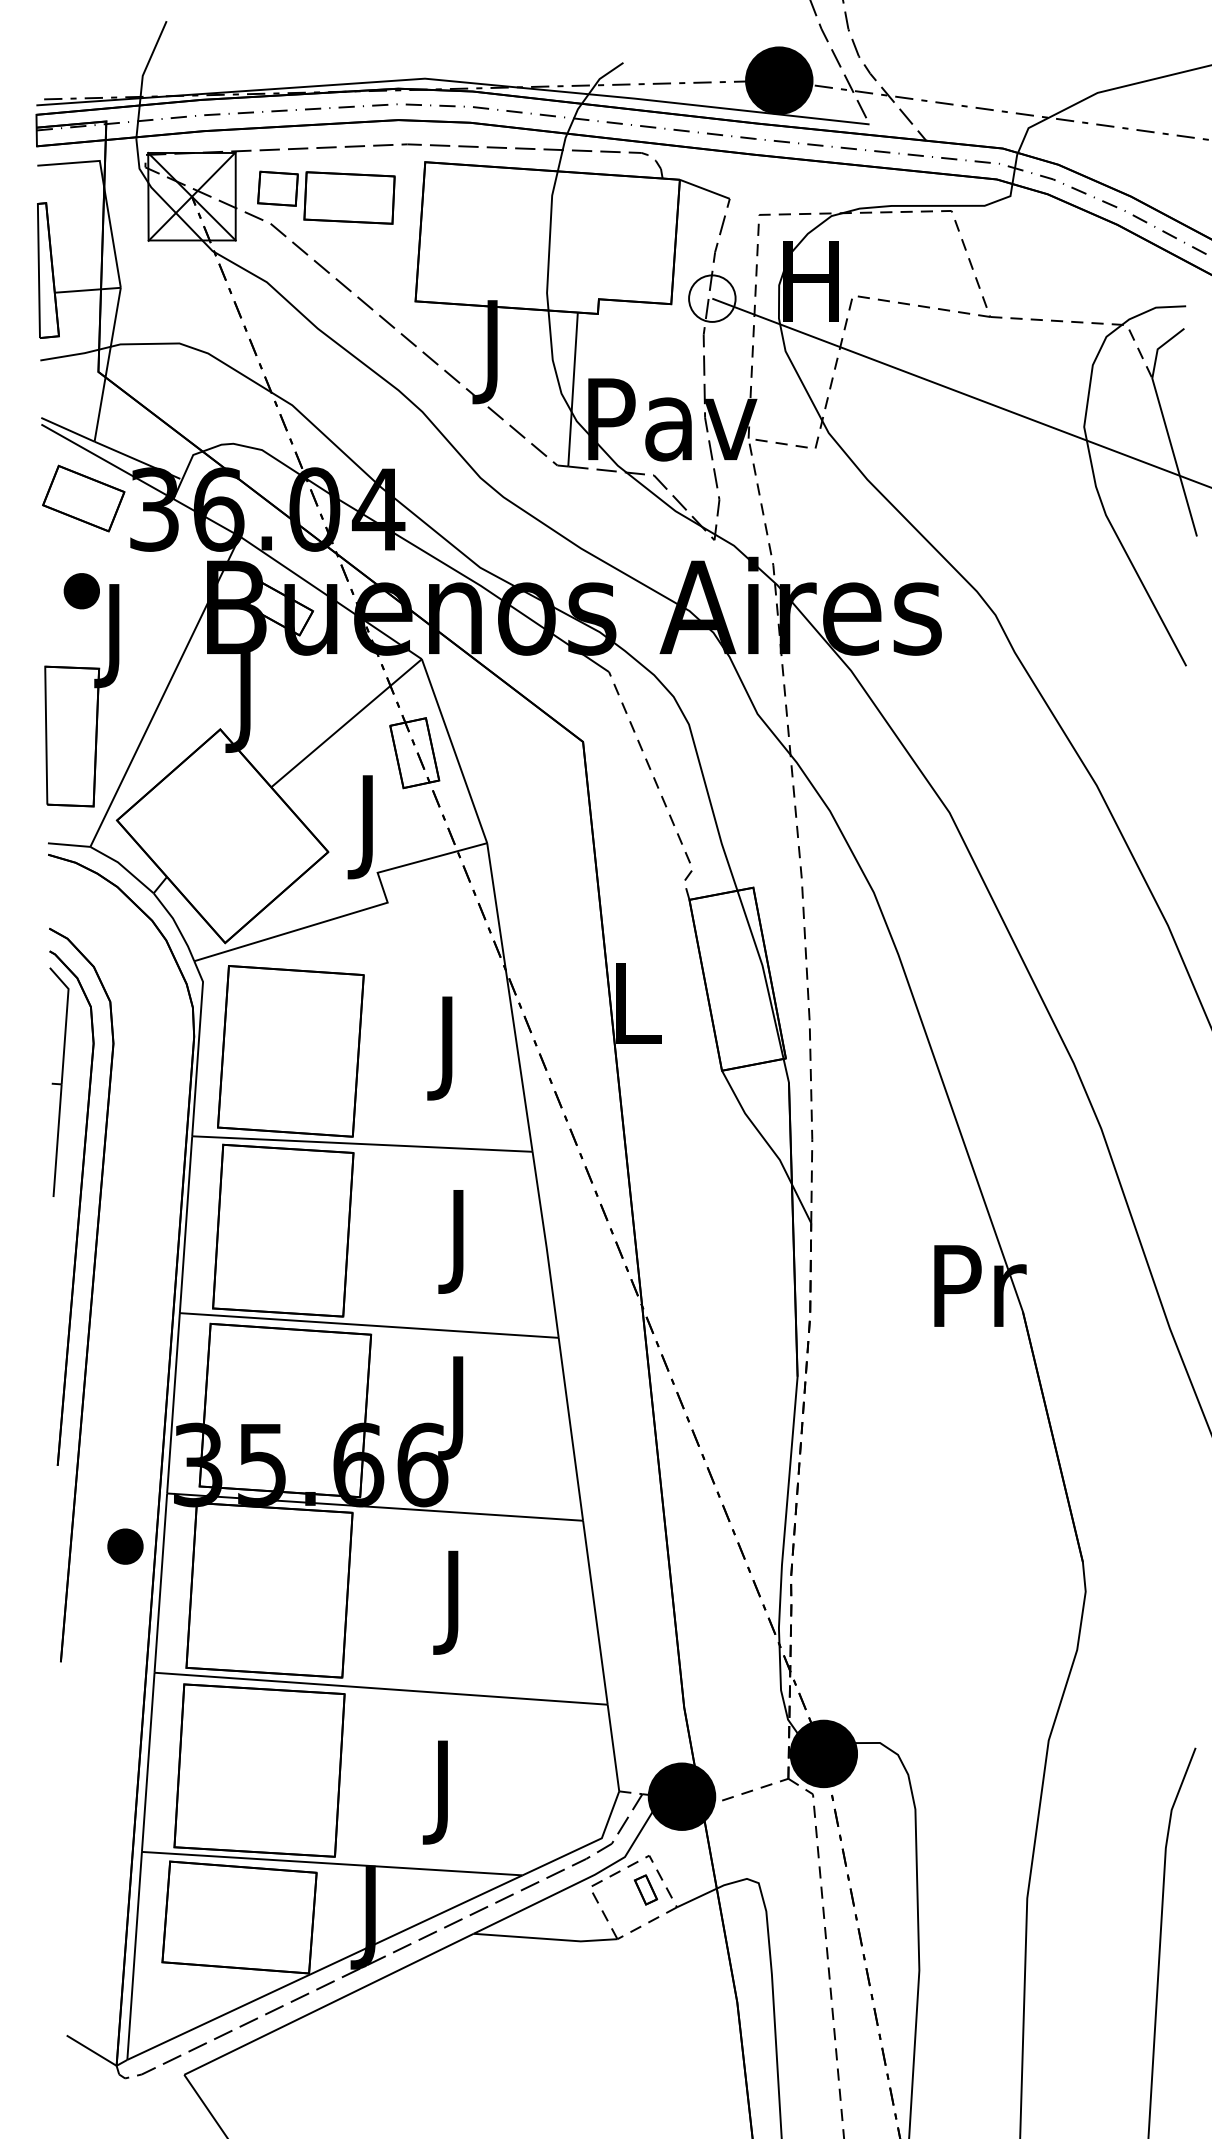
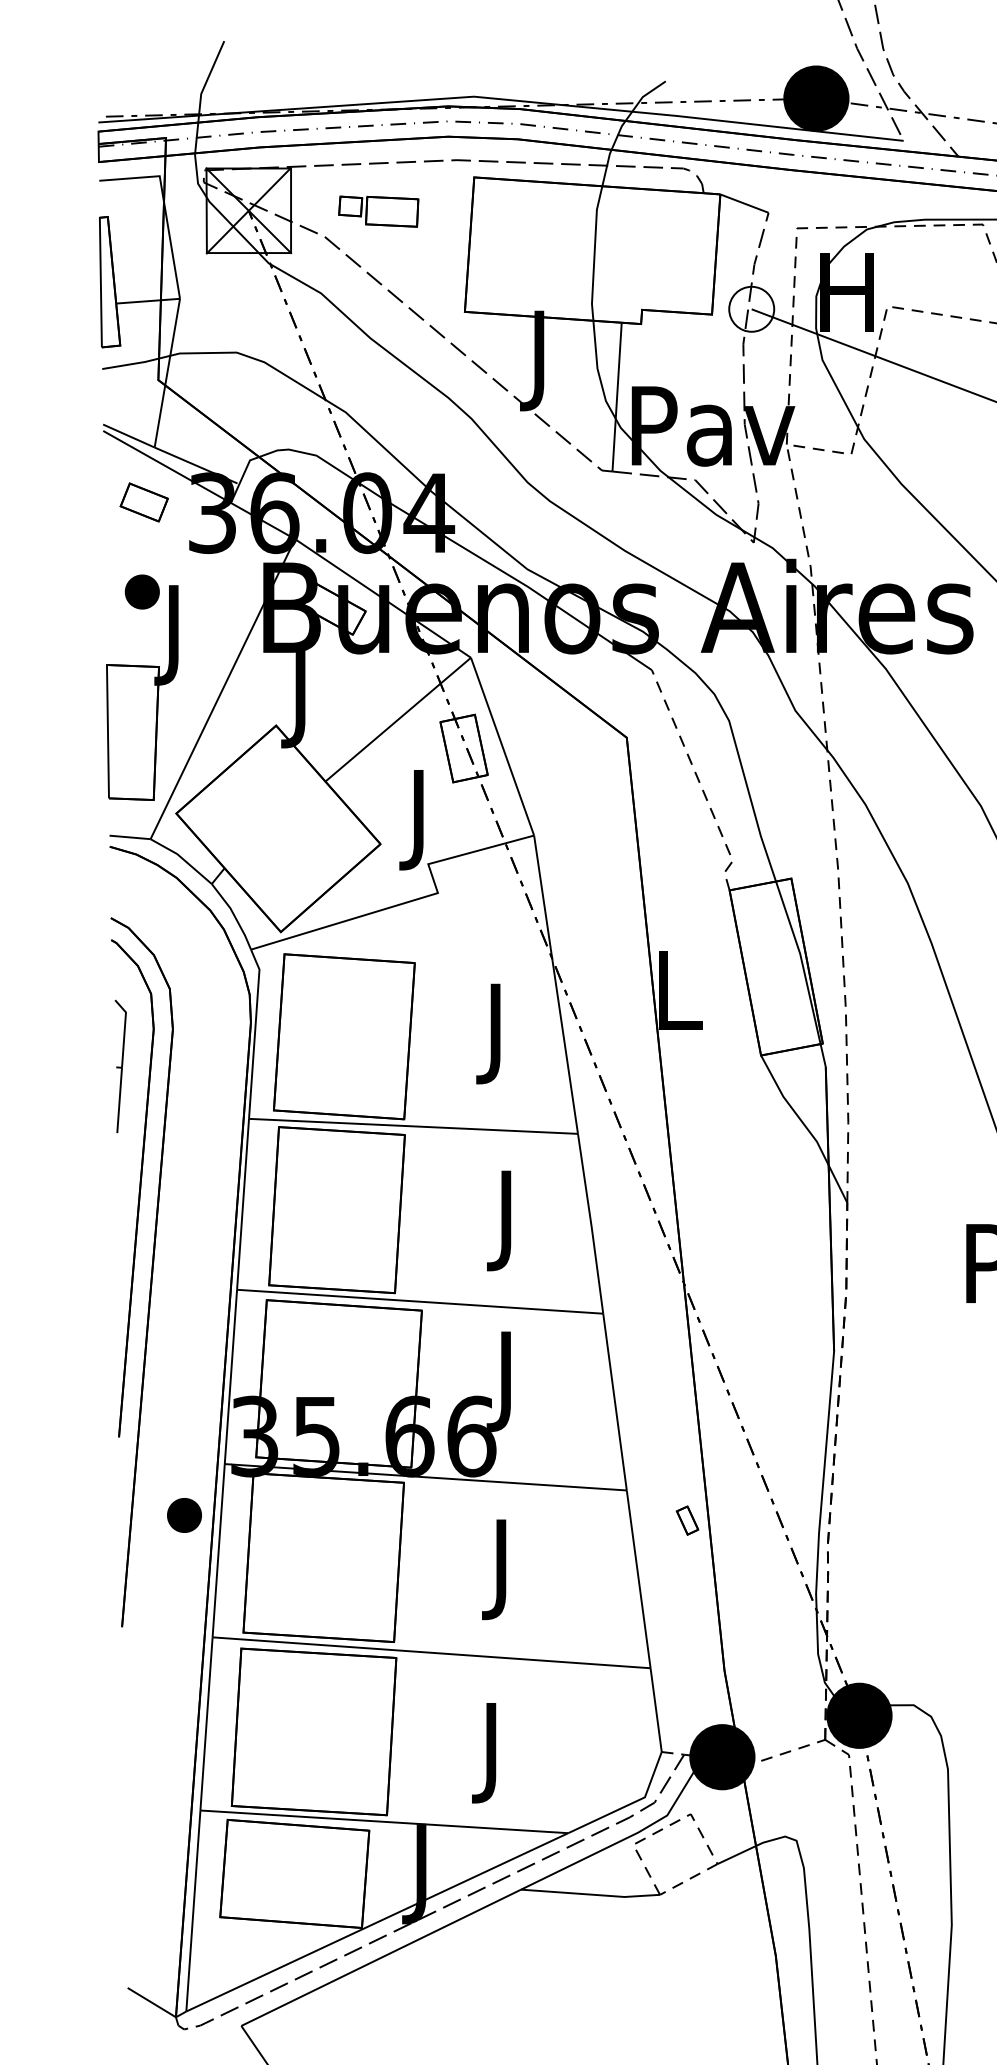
part: (326, 197) -> (378, 211), size x0.6
part: (83, 498) -> (143, 502), size x0.6
part: (59, 1081) -> (120, 1065), size x0.6
part: (646, 1889) -> (688, 1520), moved

